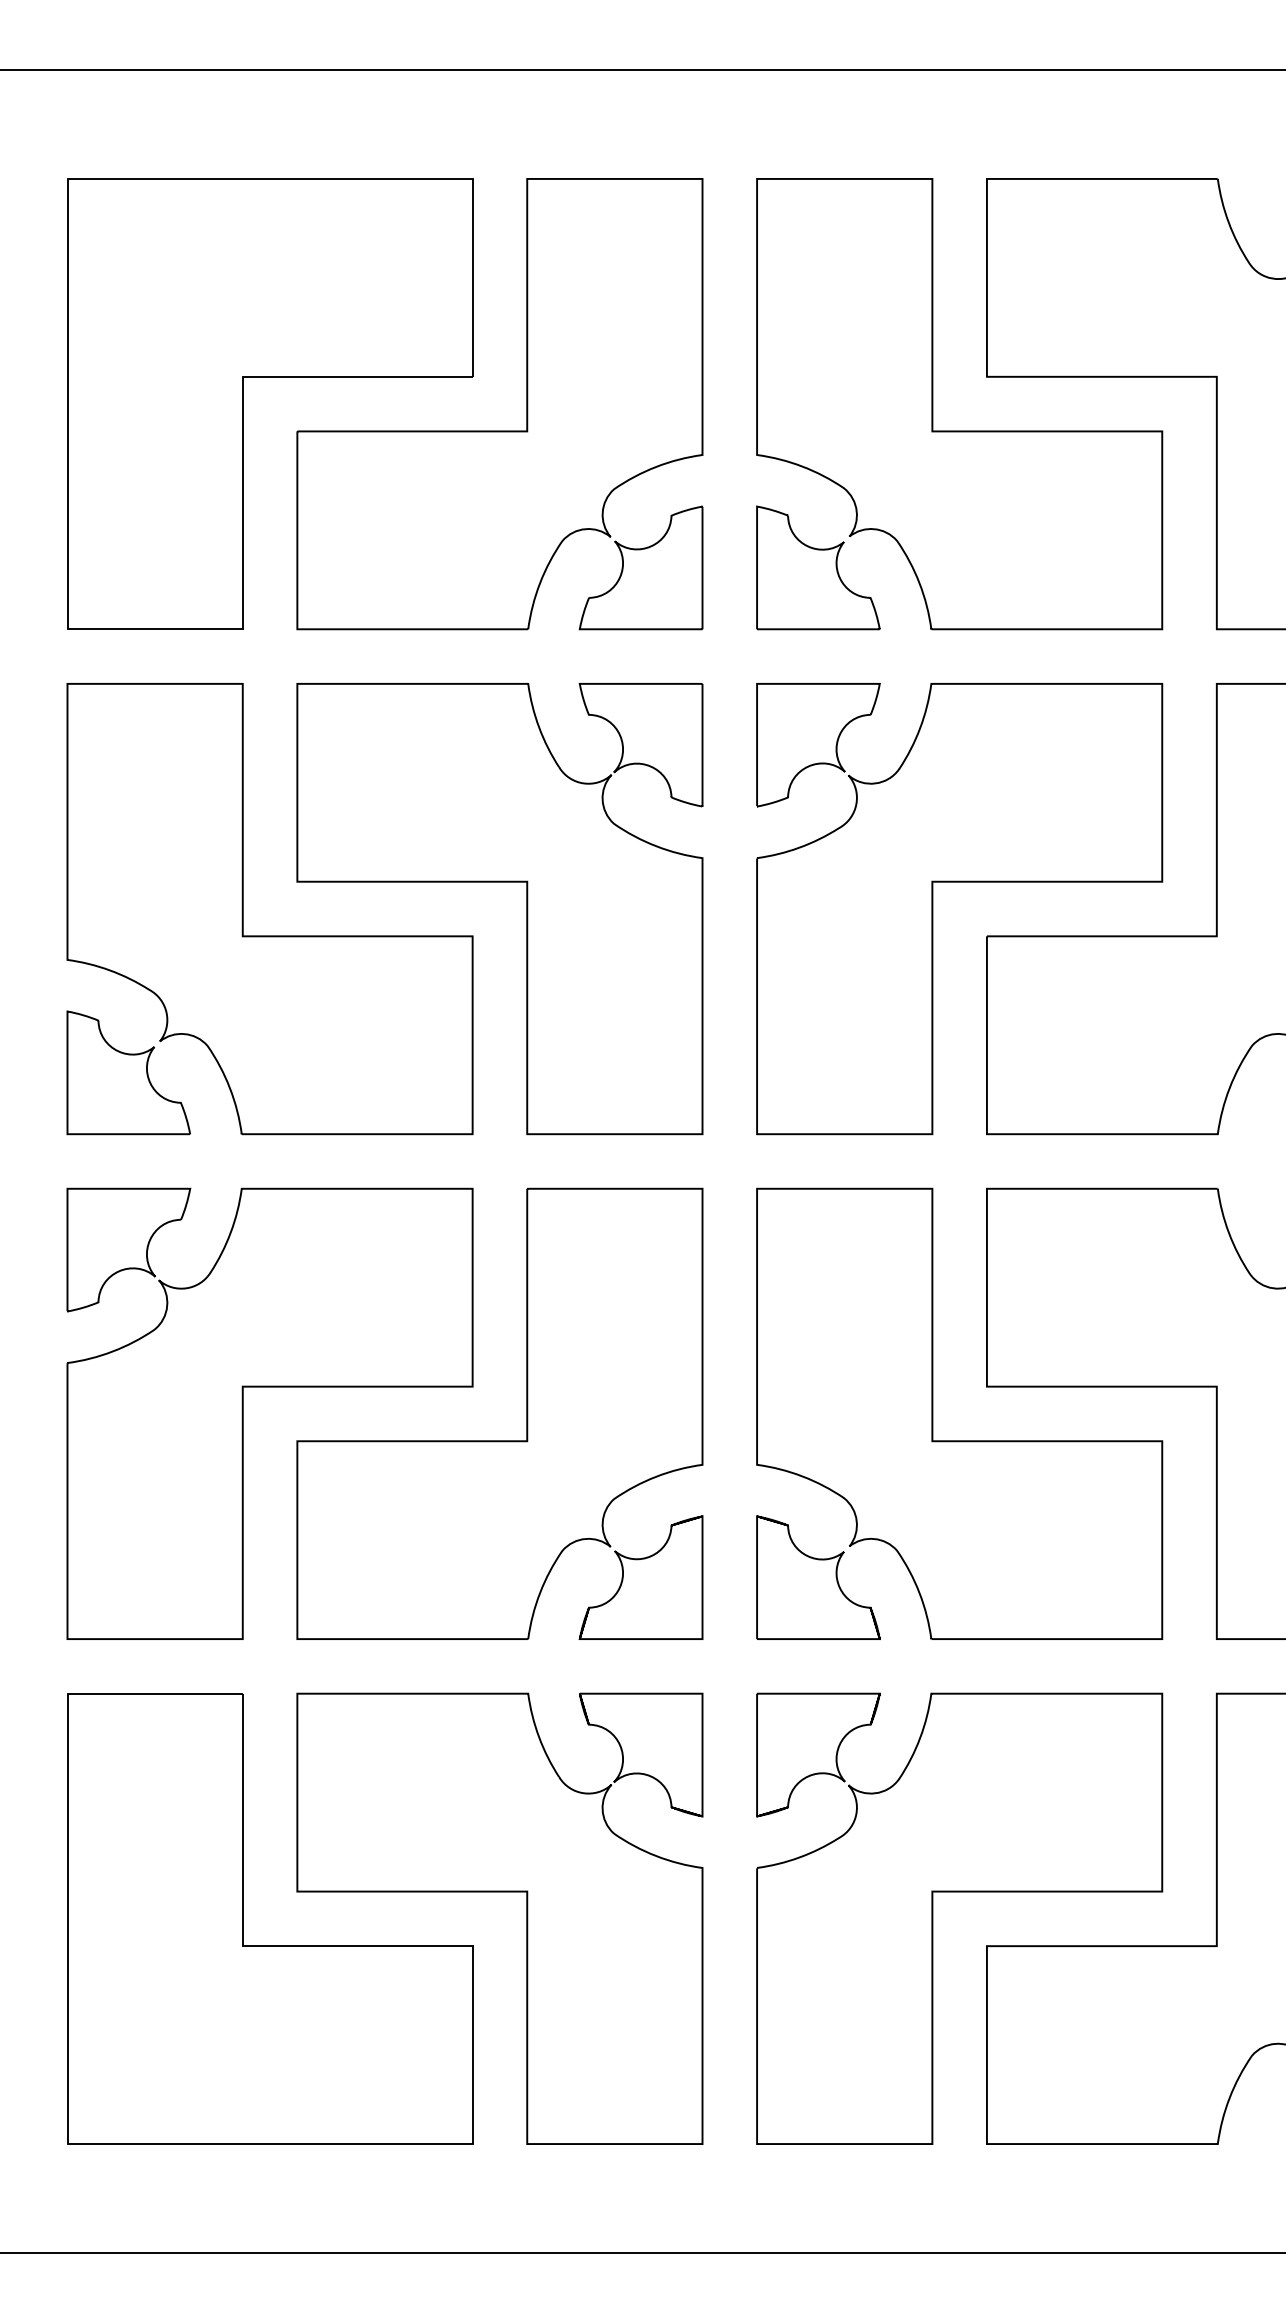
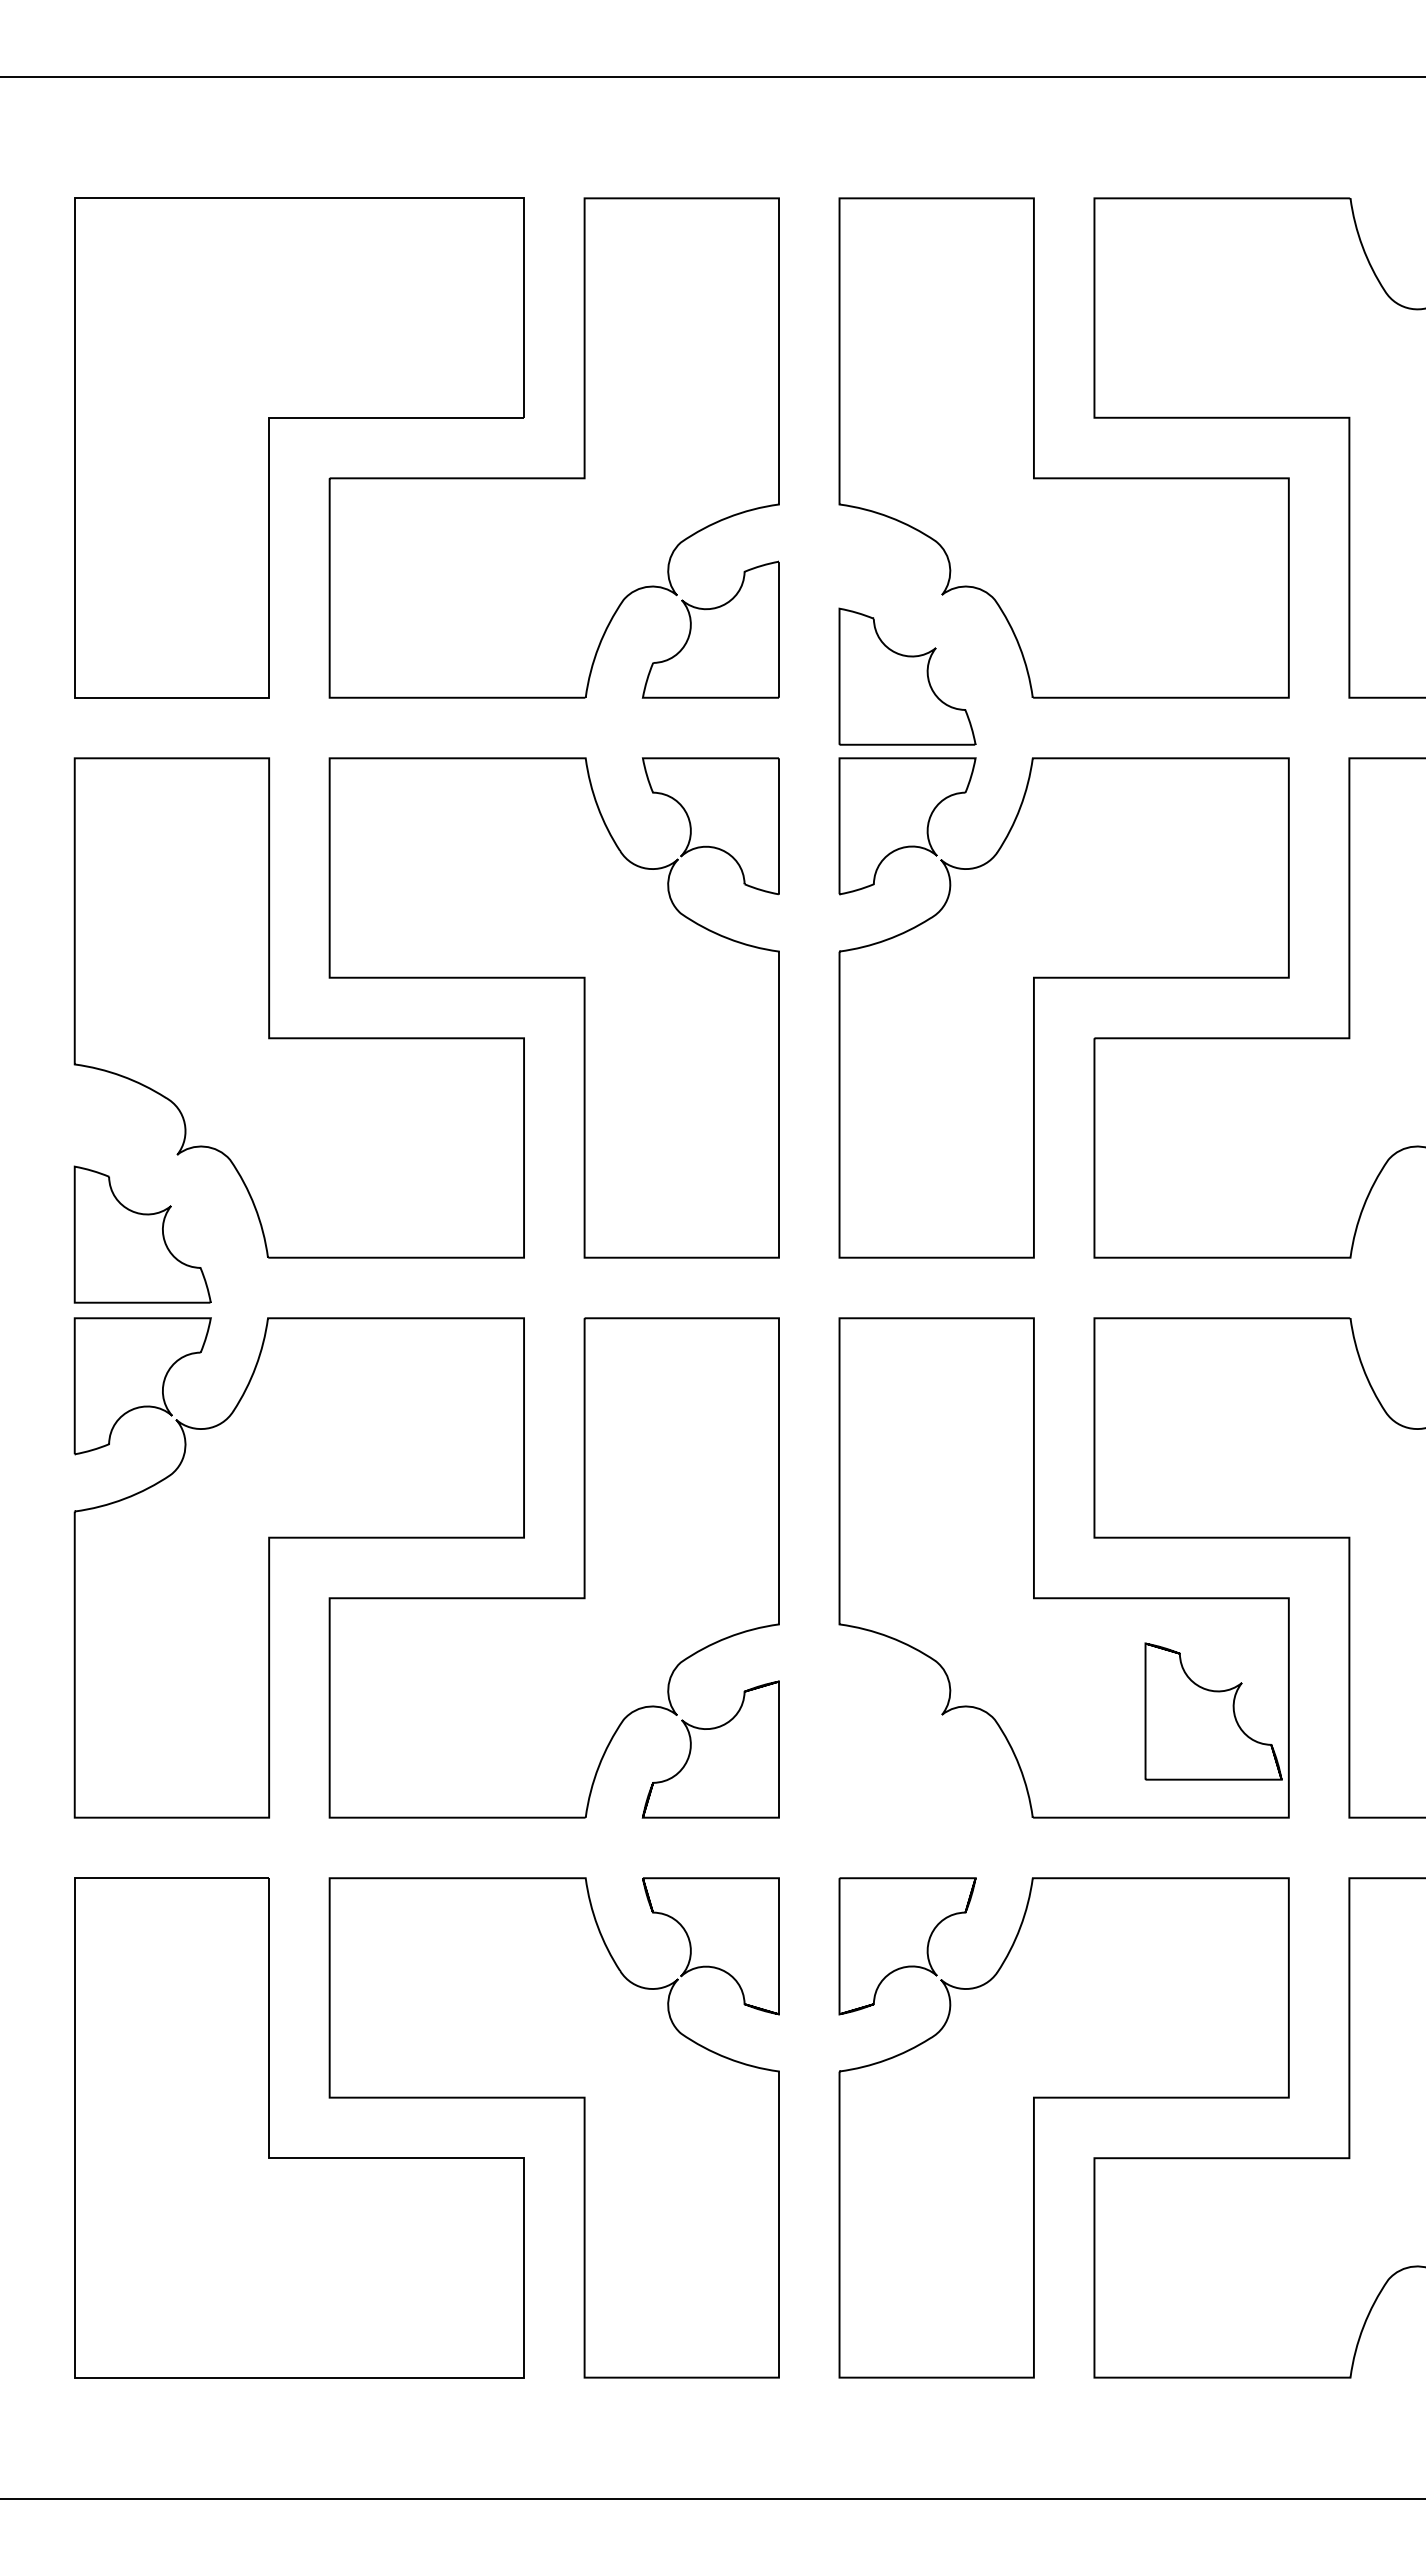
part: (818, 567) -> (907, 676), moved
part: (128, 1072) -> (142, 1234), moved
part: (818, 1577) -> (1213, 1711), moved

